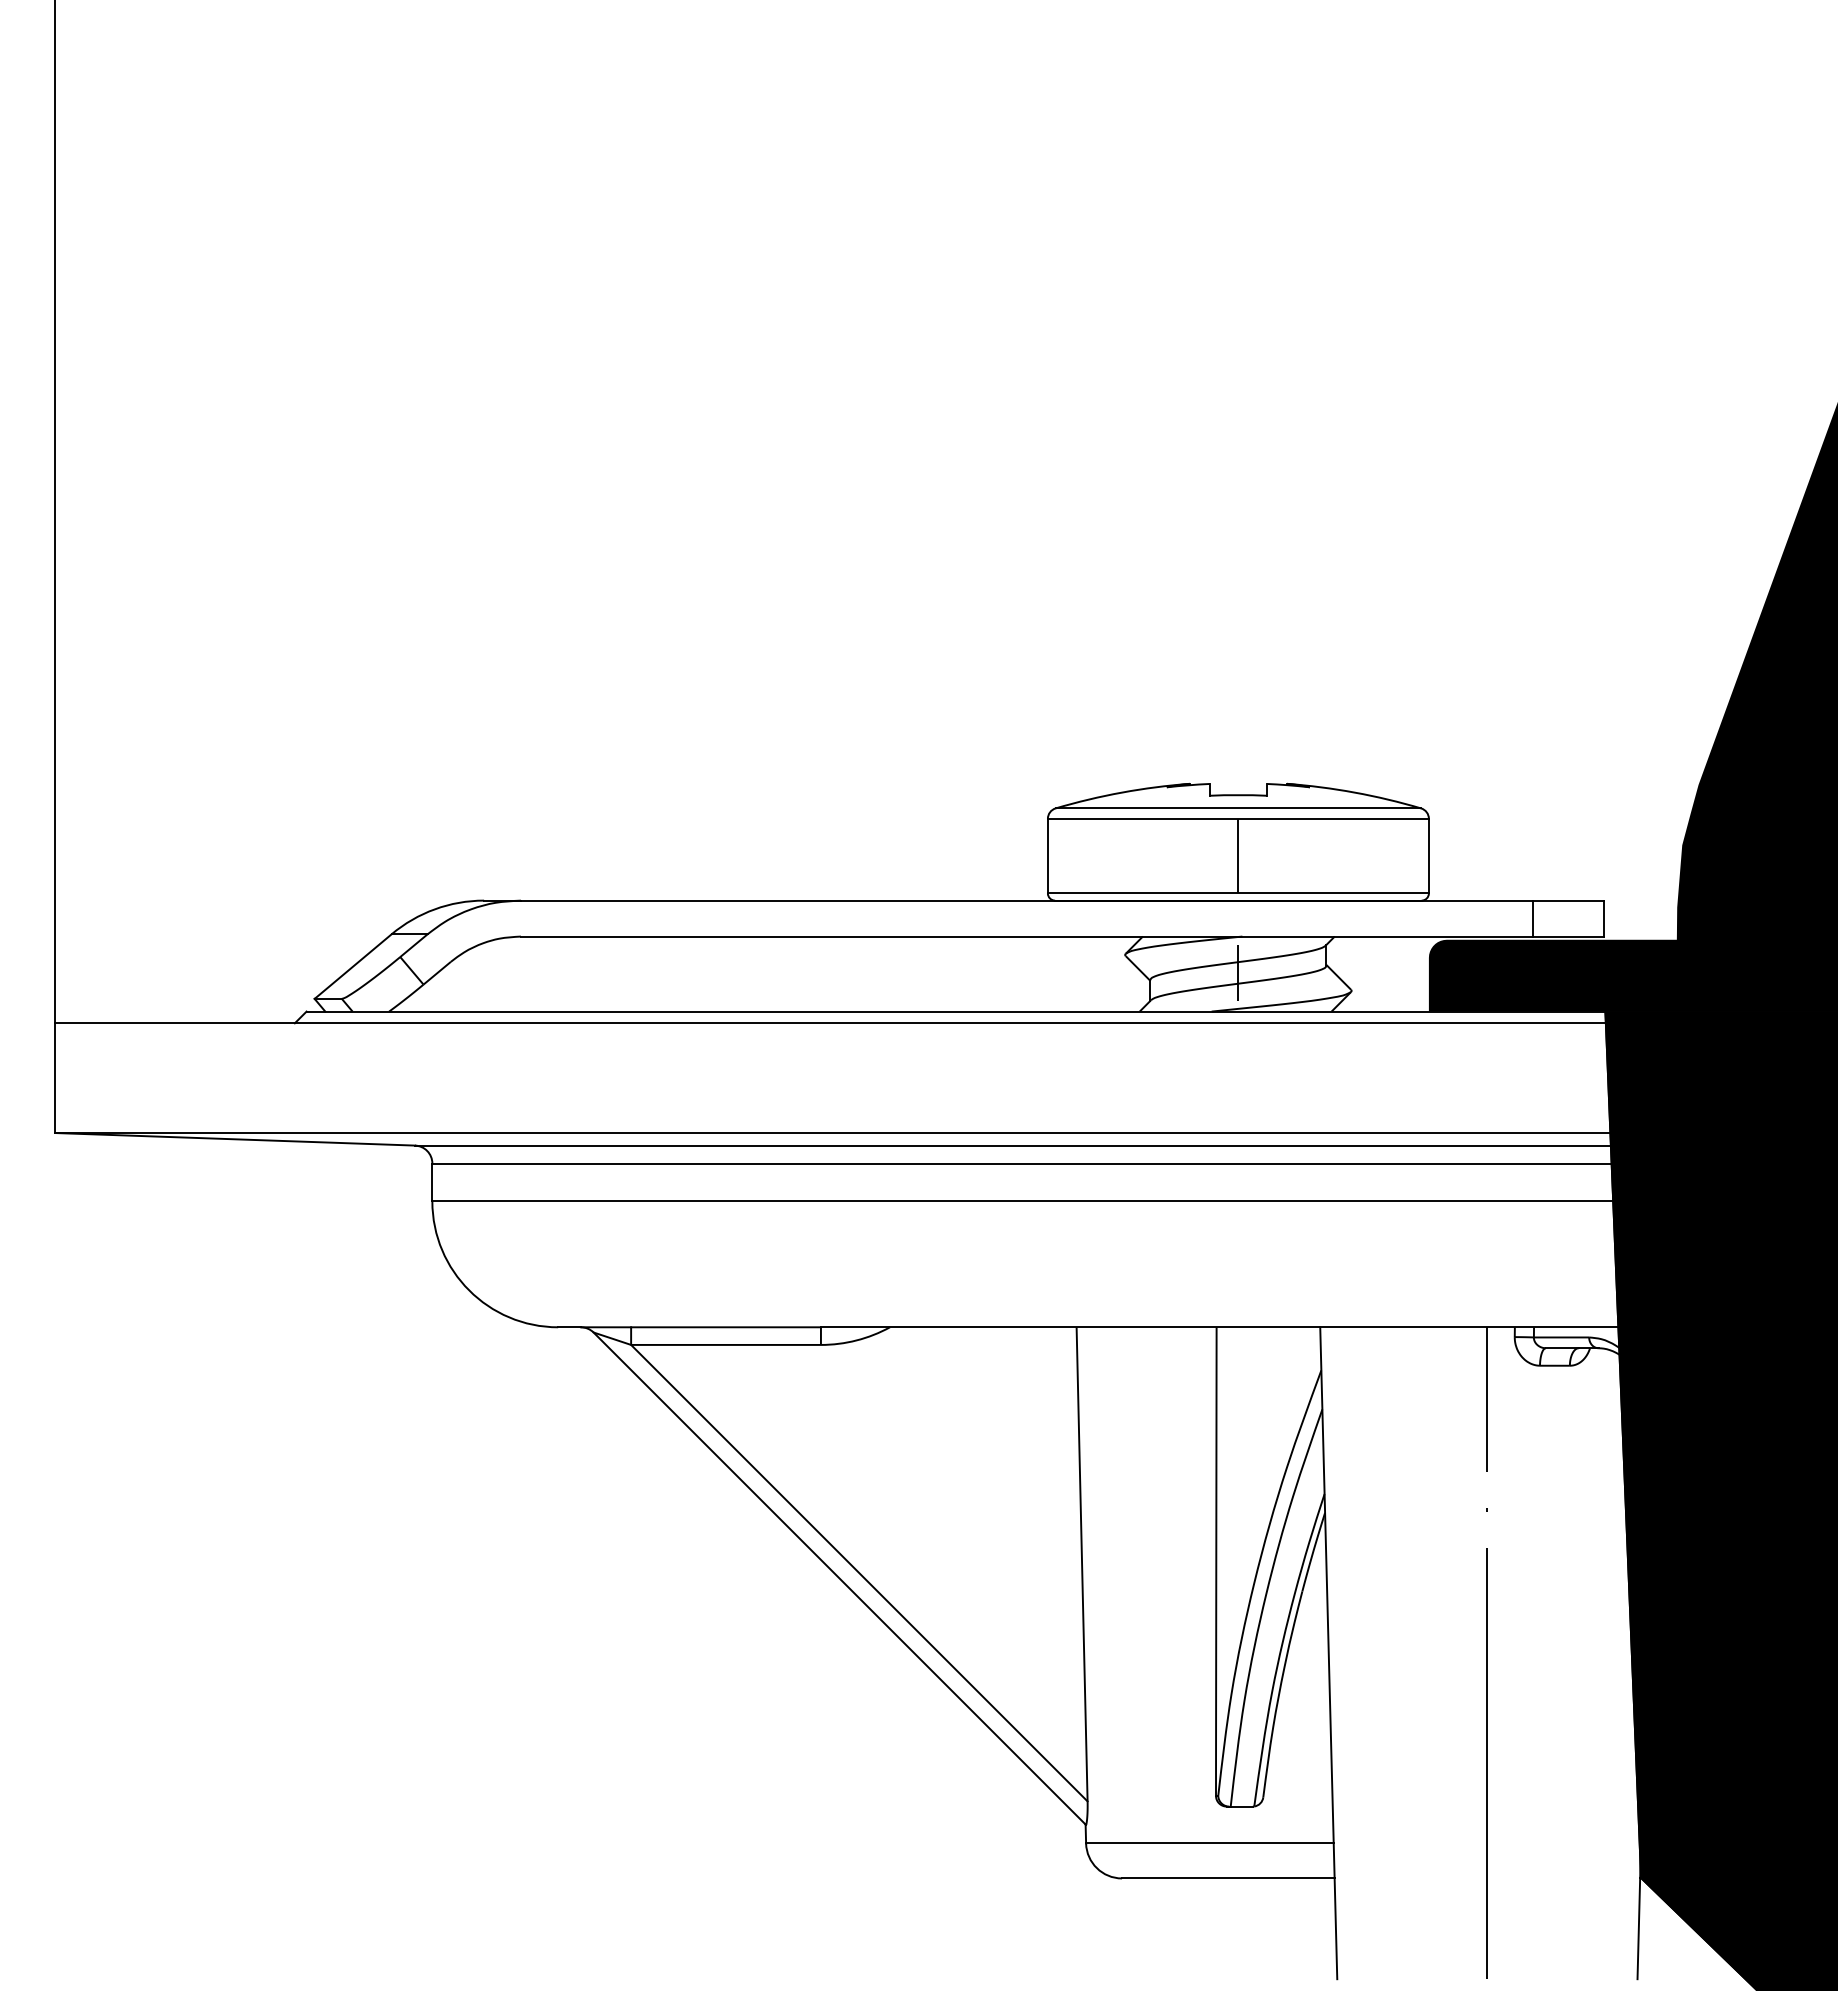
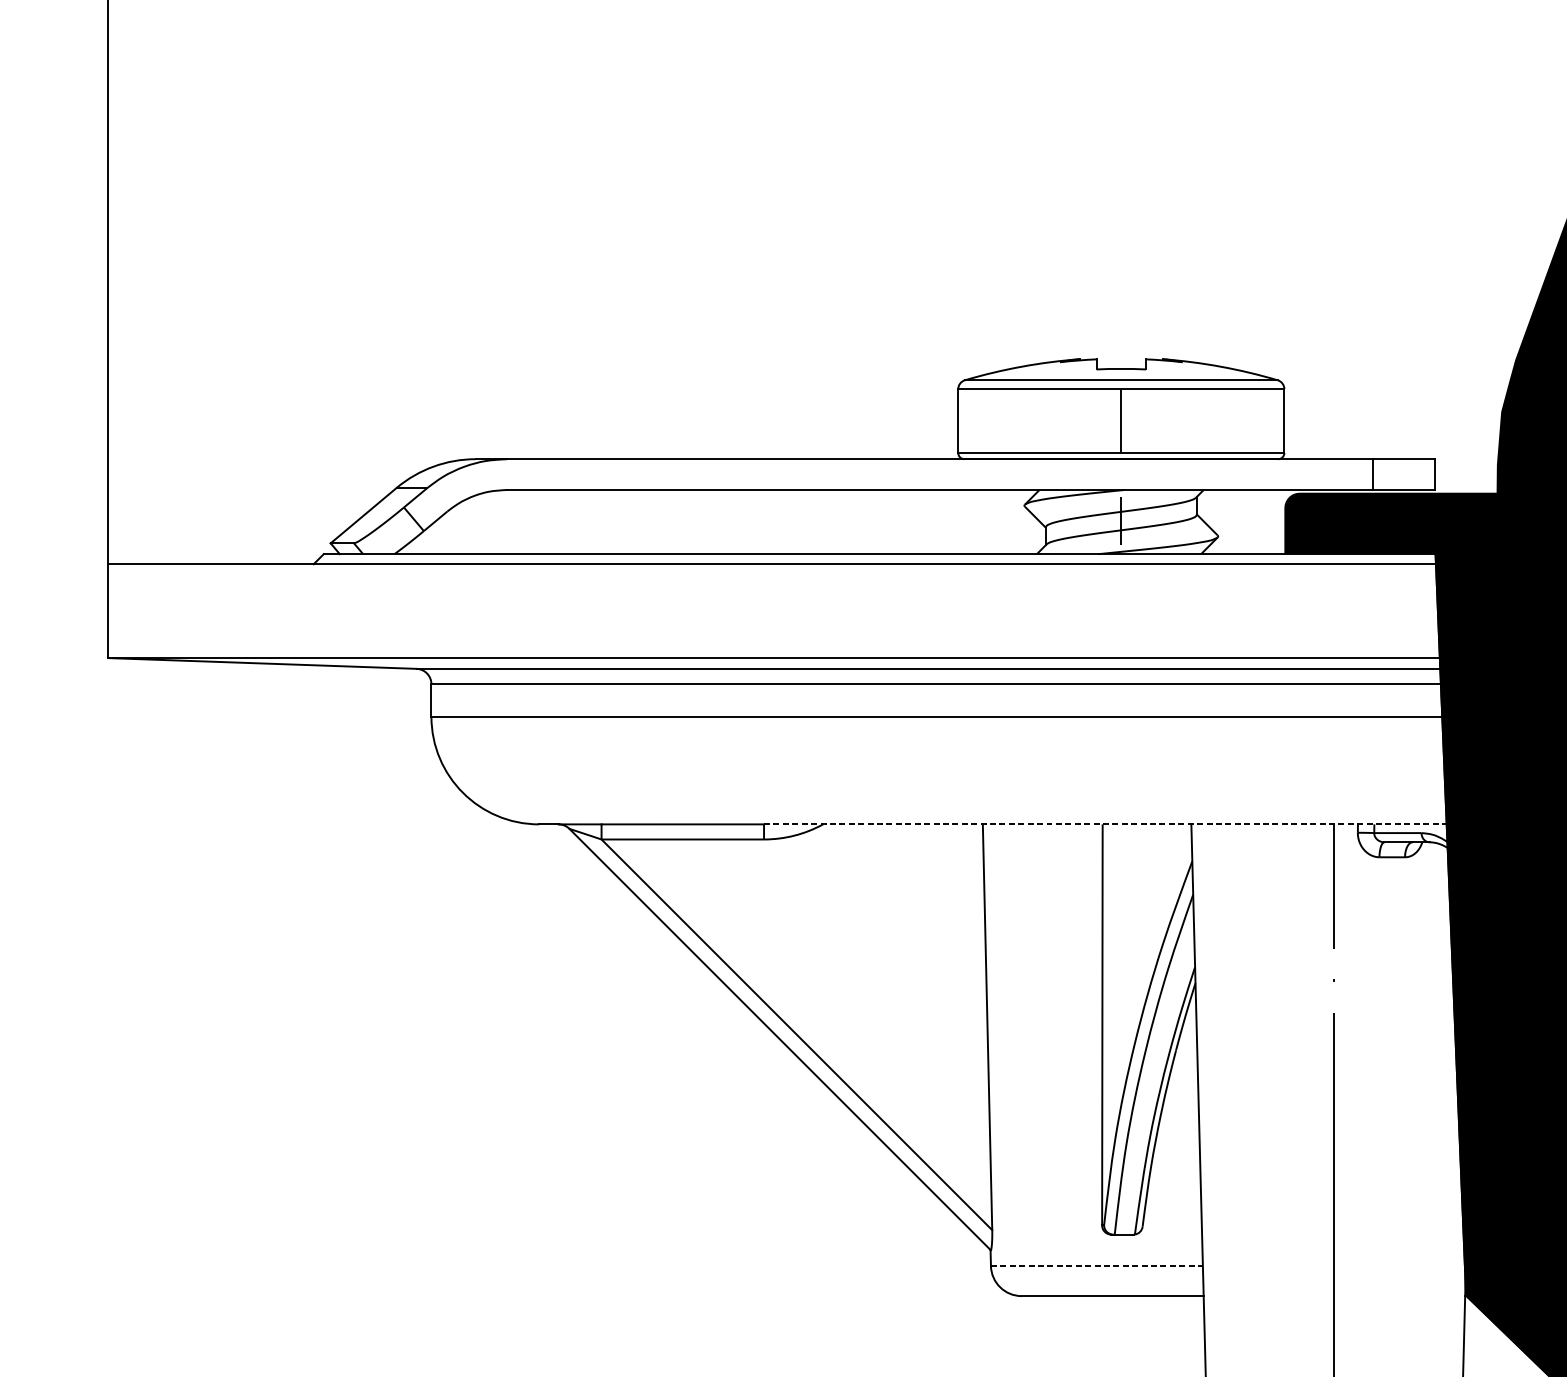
line: (1260, 1327) -> (1140, 824), solid -> dashed
line: (1209, 1843) -> (1096, 1266), solid -> dashed

